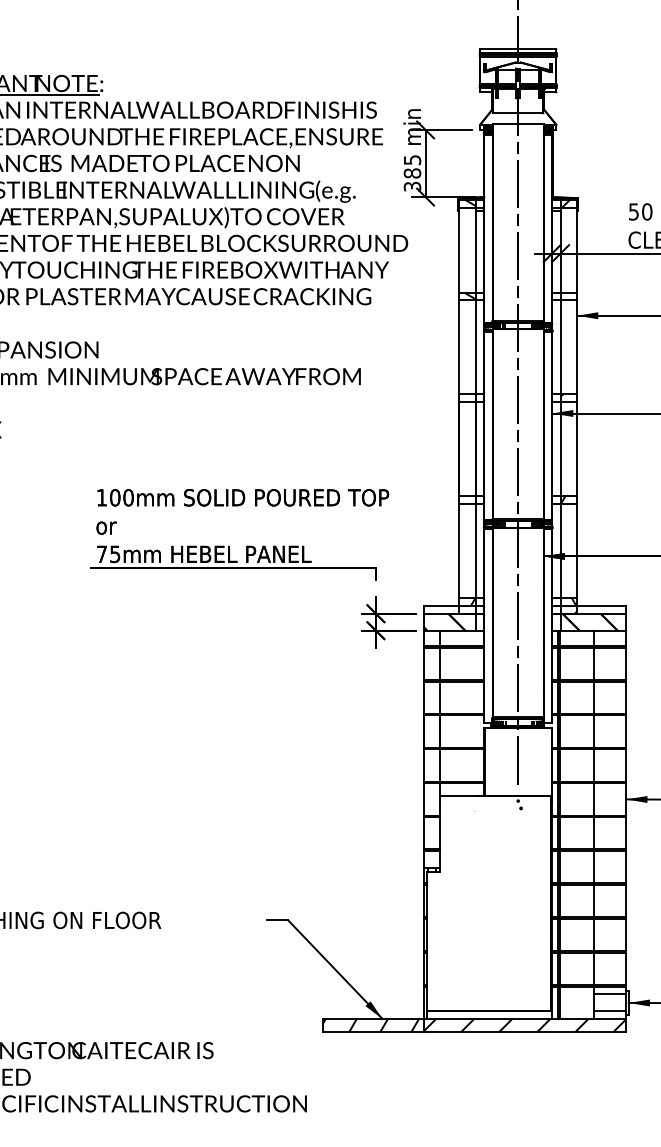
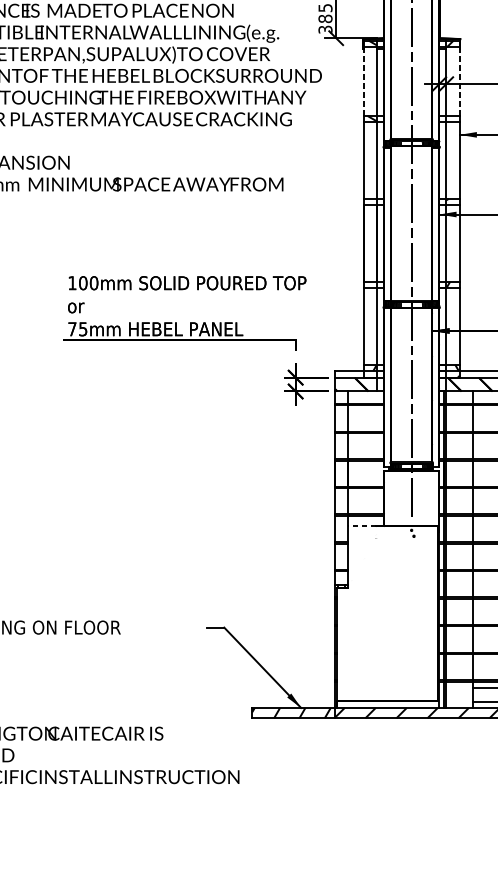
line: (459, 249) -> (363, 80), solid -> dashed
line: (577, 249) -> (459, 80), solid -> dashed
line: (457, 796) -> (362, 526), solid -> dashed

